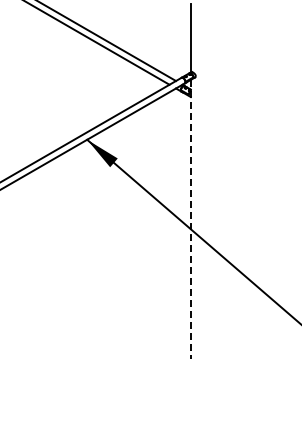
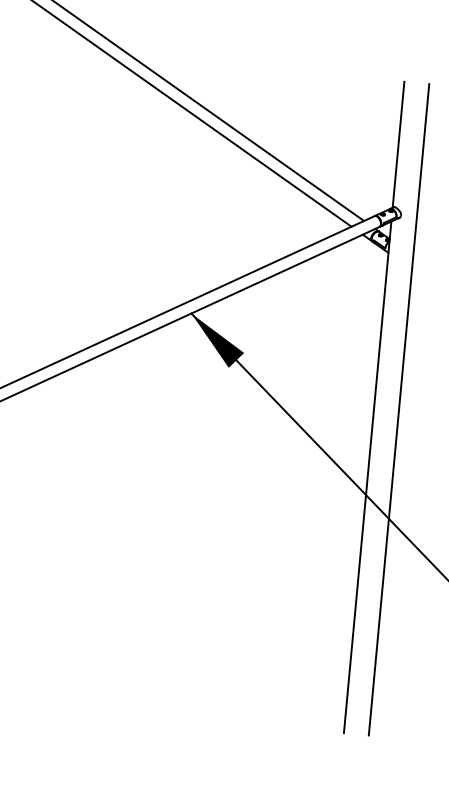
line: (204, 181) -> (399, 409), added
line: (190, 219) -> (367, 477), dashed -> solid

